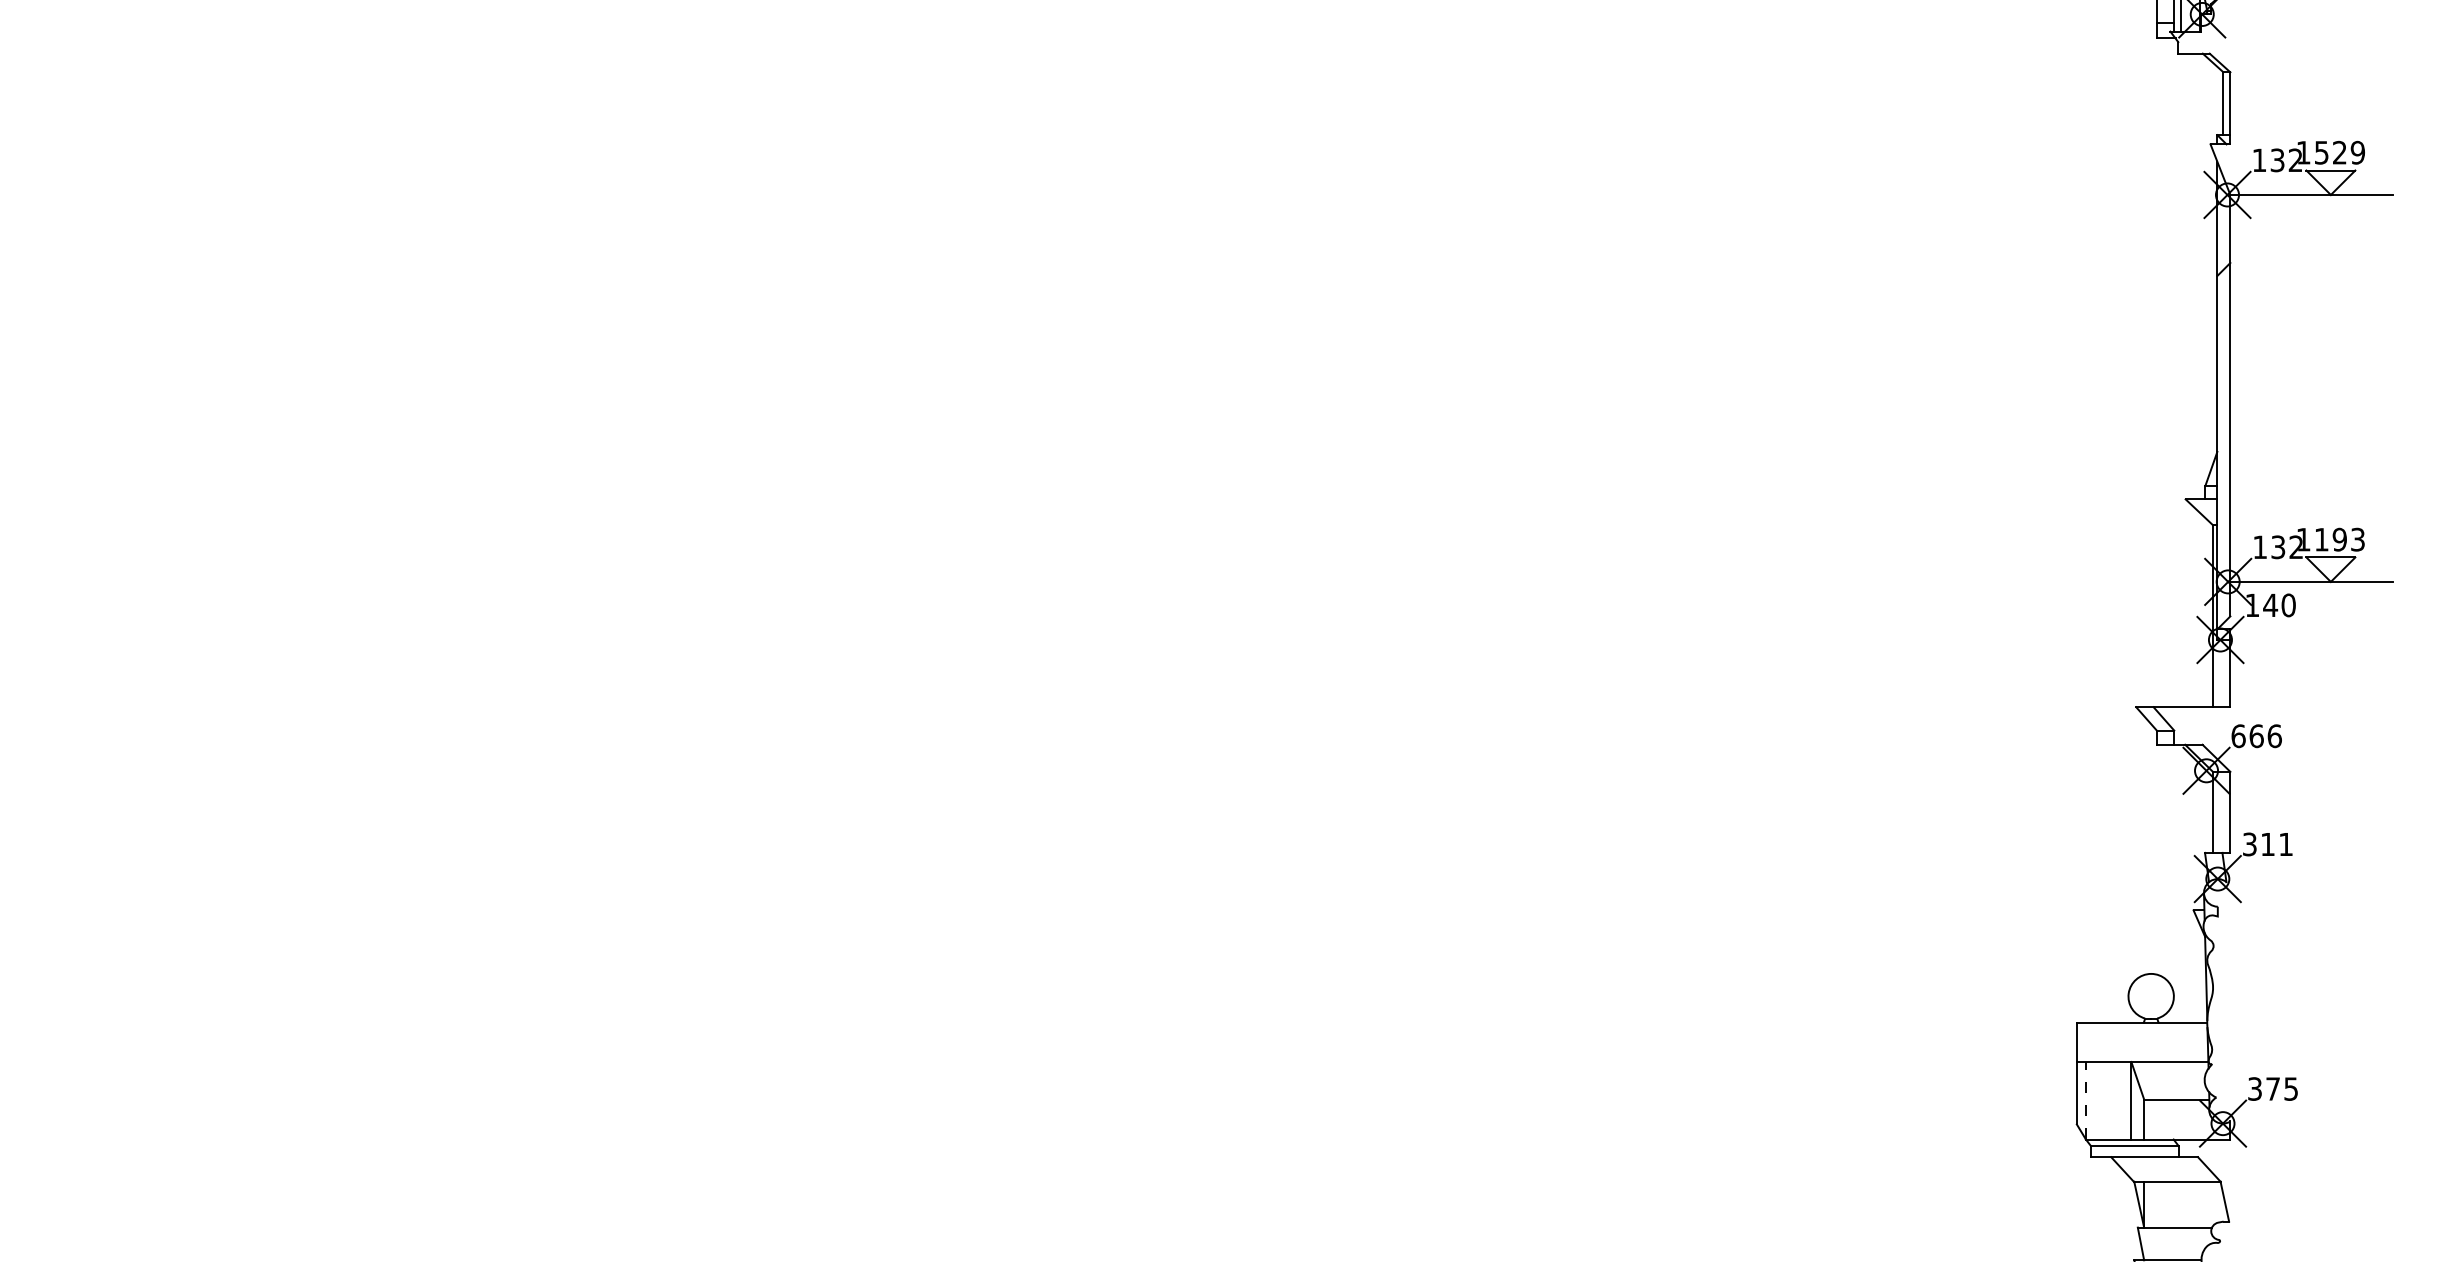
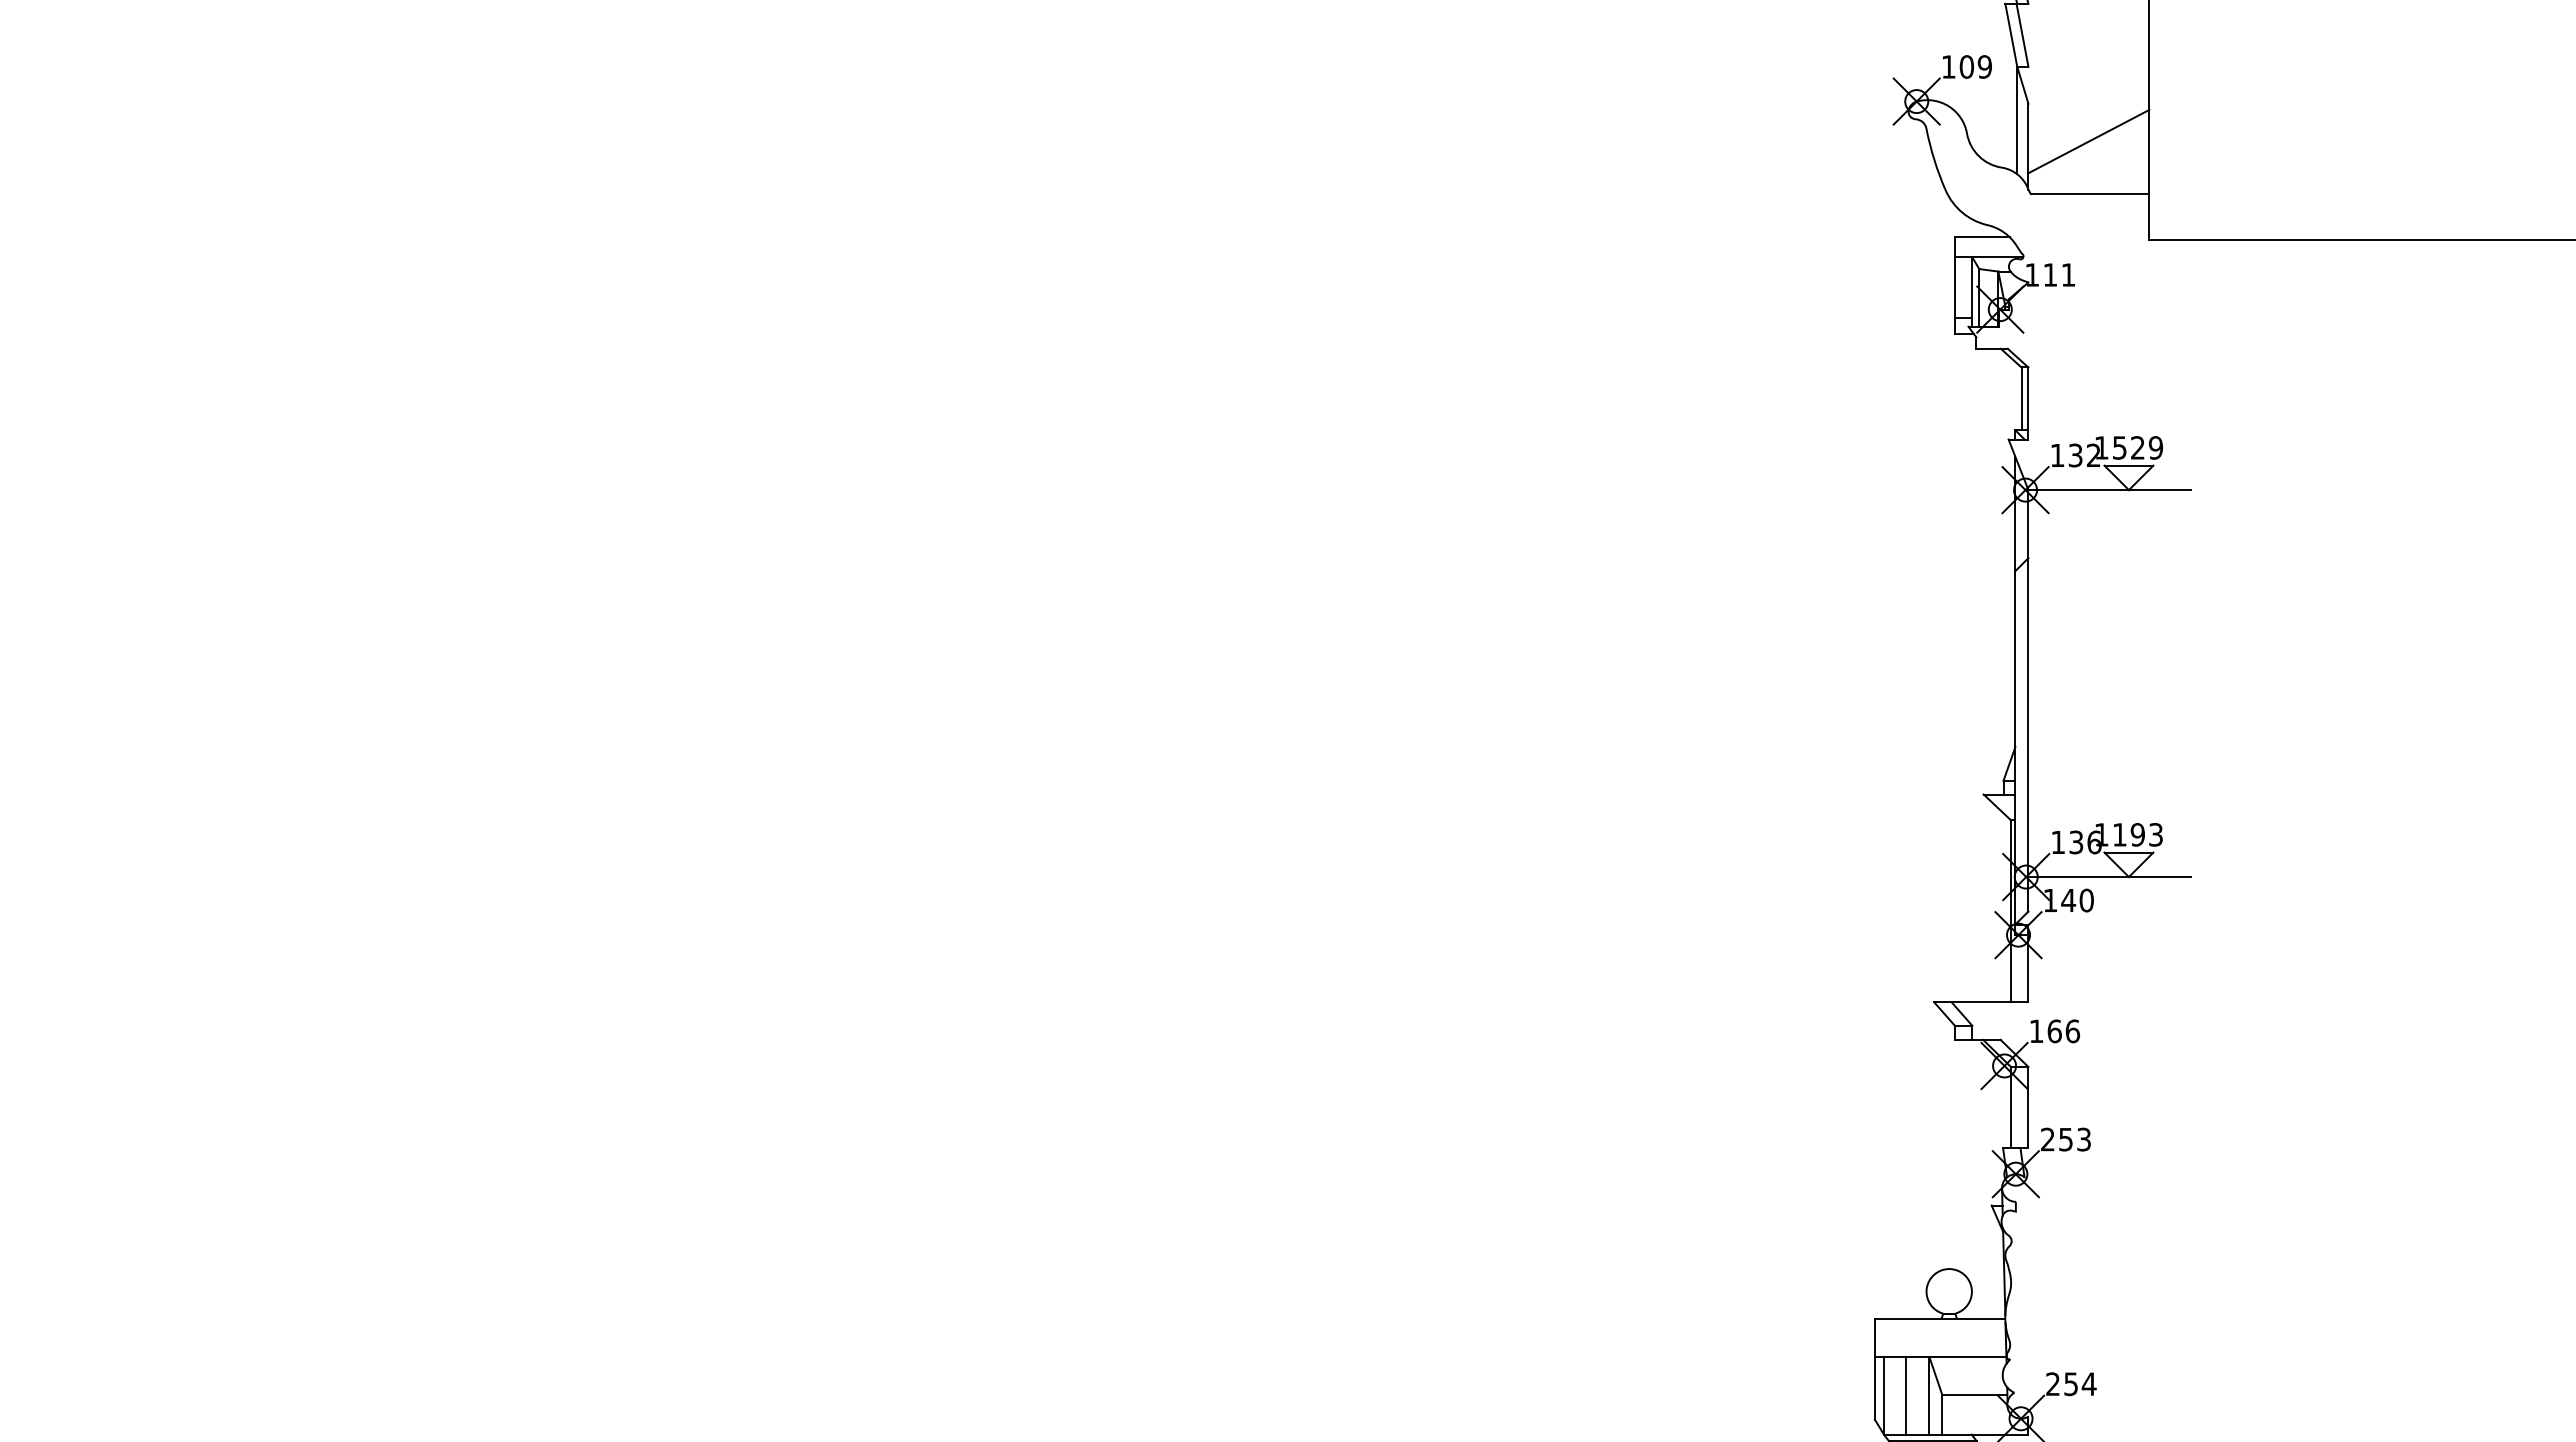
text: (2296, 547) -> (2094, 842), 132 -> 136
text: (2238, 736) -> (2036, 1031), 666 -> 166
text: (2267, 844) -> (2065, 1139), 311 -> 253
text: (2273, 1089) -> (2071, 1384), 375 -> 254
line: (2086, 1100) -> (1884, 1395), dashed -> solid
line: (2108, 1100) -> (1906, 1395), added

